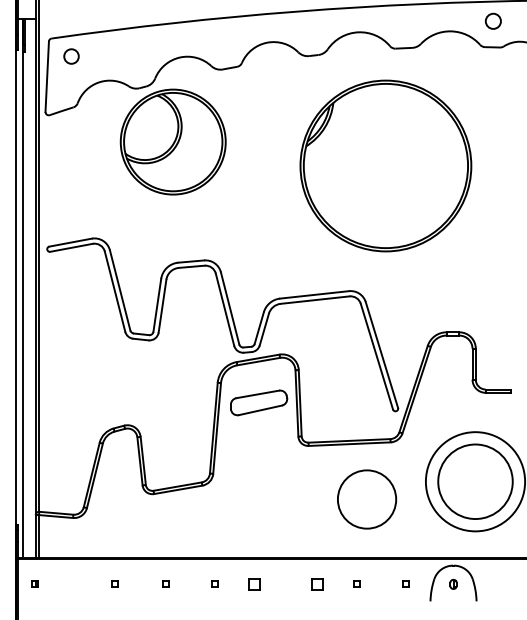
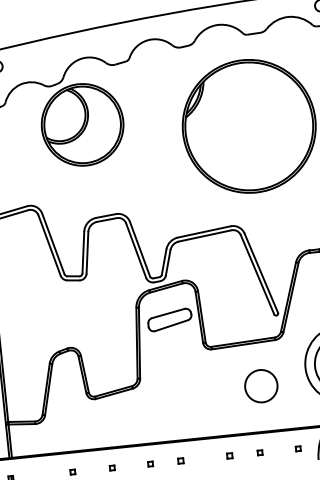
circle: (366, 499) -> (260, 386), size x0.71
part: (254, 584) -> (180, 461), size x0.62
part: (317, 584) -> (229, 455), size x0.62

